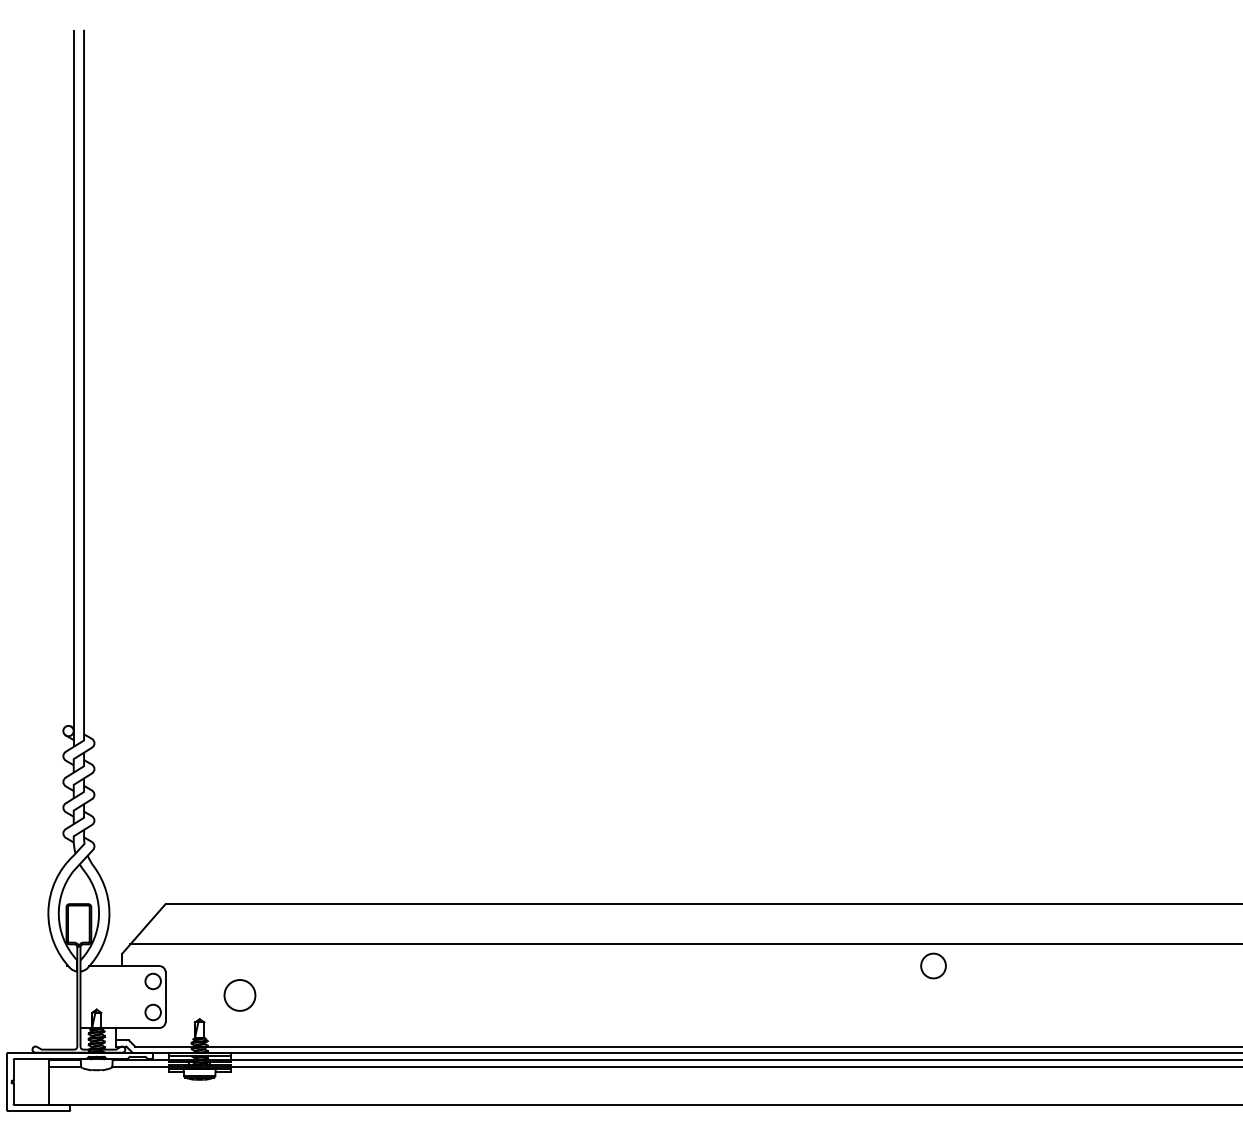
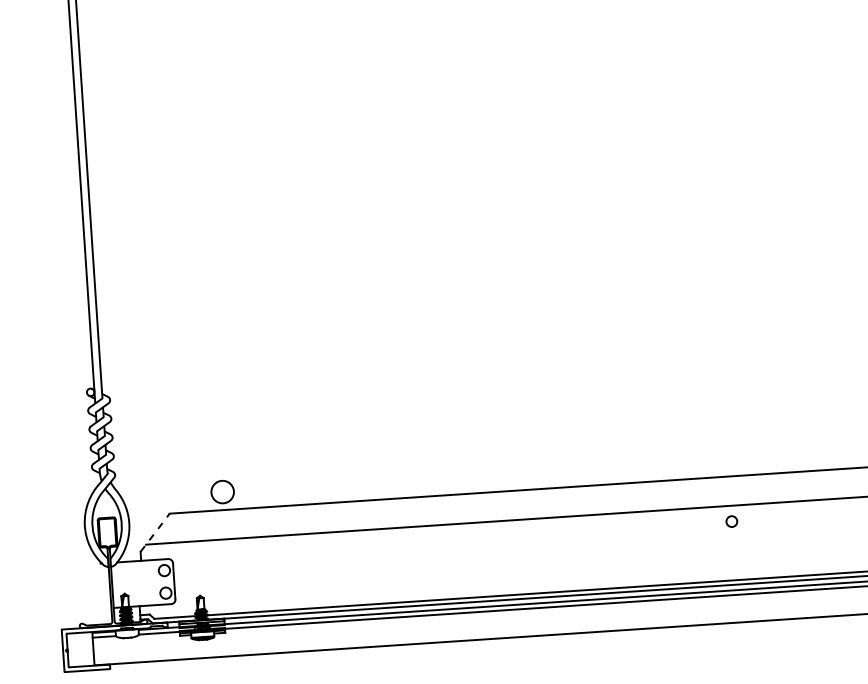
line: (143, 928) -> (154, 532), solid -> dashed
circle: (933, 965) -> (731, 521), size x0.6
circle: (239, 995) -> (222, 492), moved

